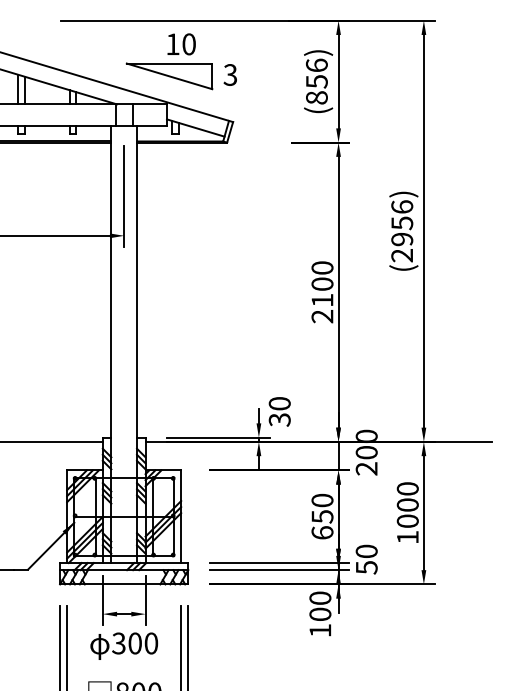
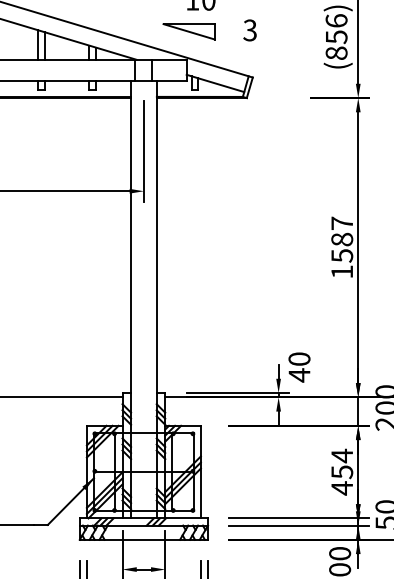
part: (169, 76) -> (189, 31), size x0.6
text: (322, 292) -> (342, 247), 2100 -> 1587
text: (279, 419) -> (299, 374), 30 -> 40
text: (322, 516) -> (342, 471), 650 -> 454

